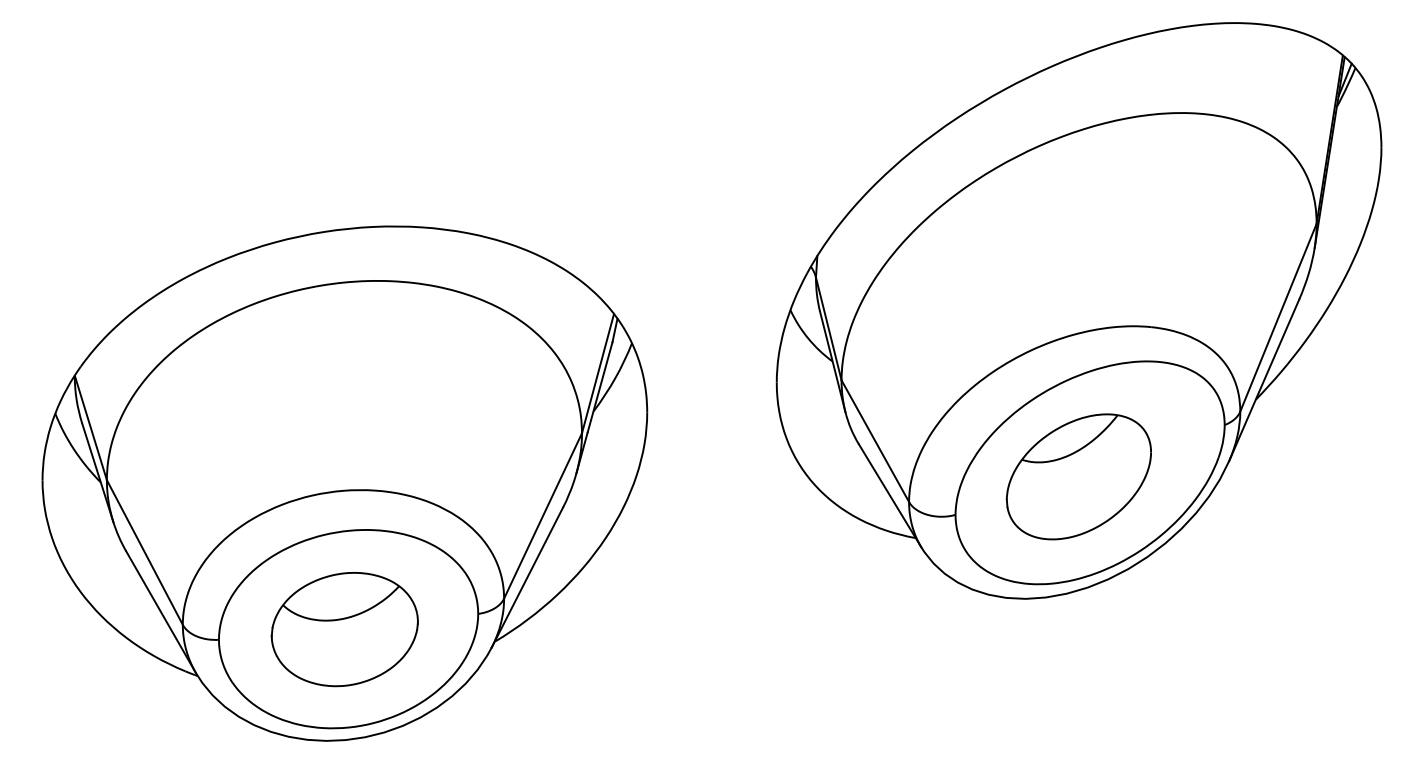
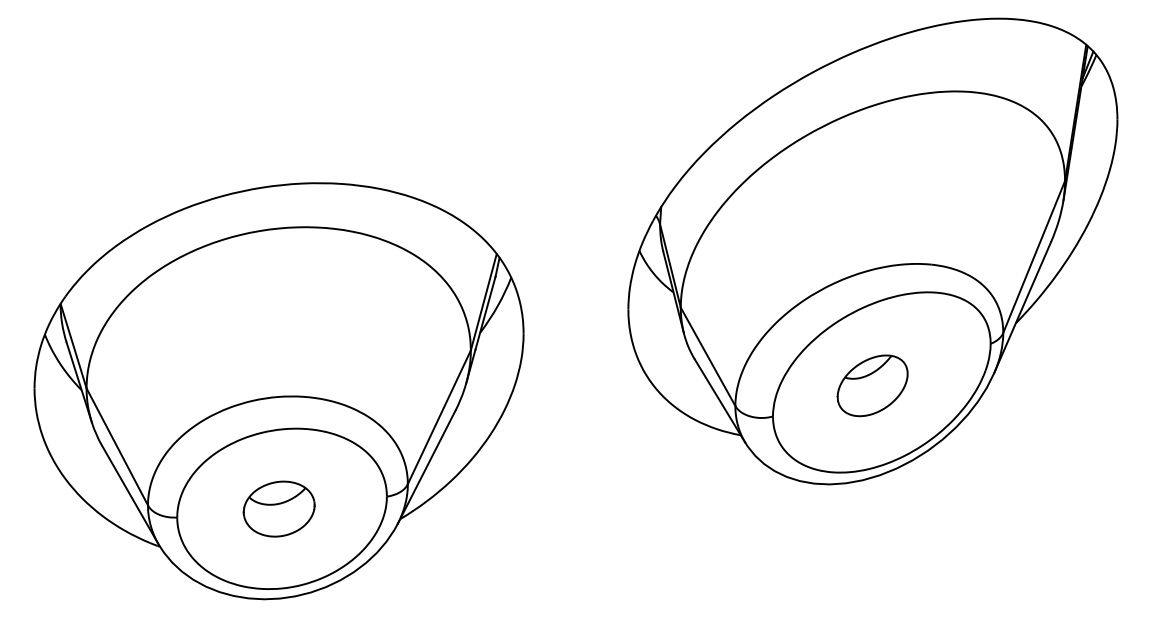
part: (1078, 476) -> (872, 385), size x0.6
part: (345, 628) -> (279, 508), size x0.6

